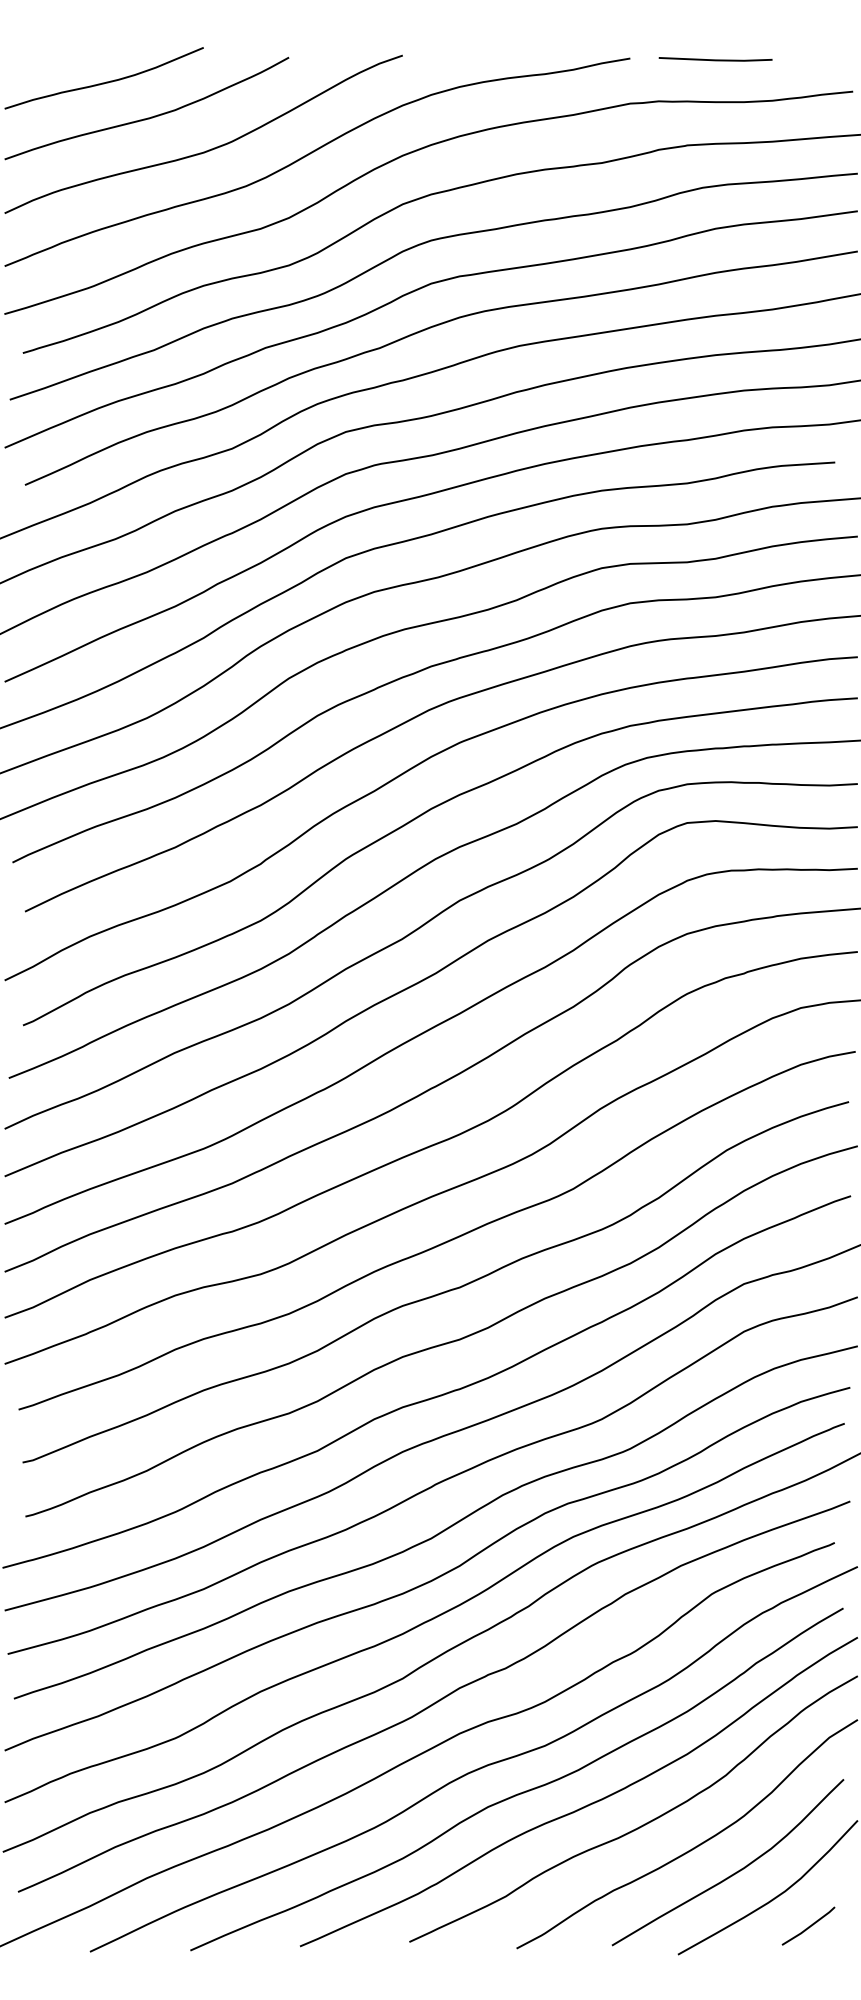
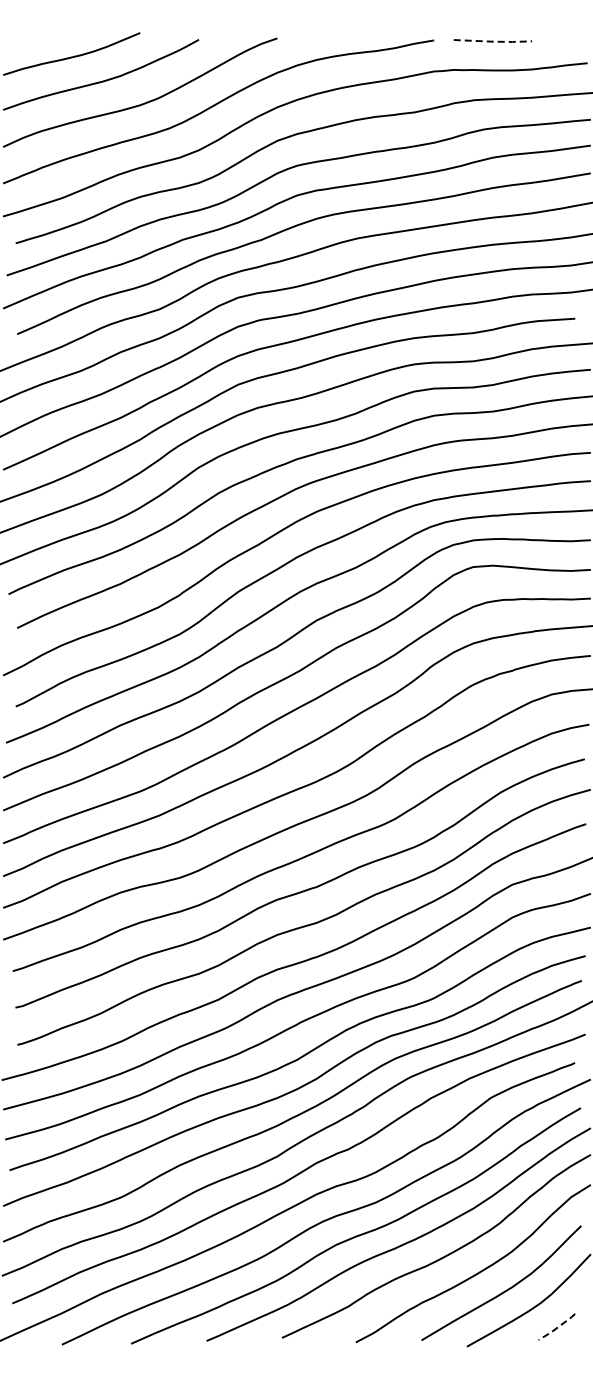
line: (715, 60) -> (492, 41), solid -> dashed
line: (809, 1926) -> (557, 1327), solid -> dashed

